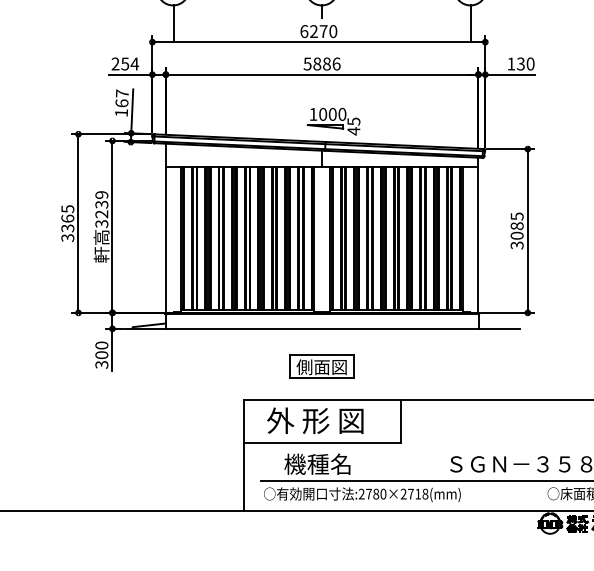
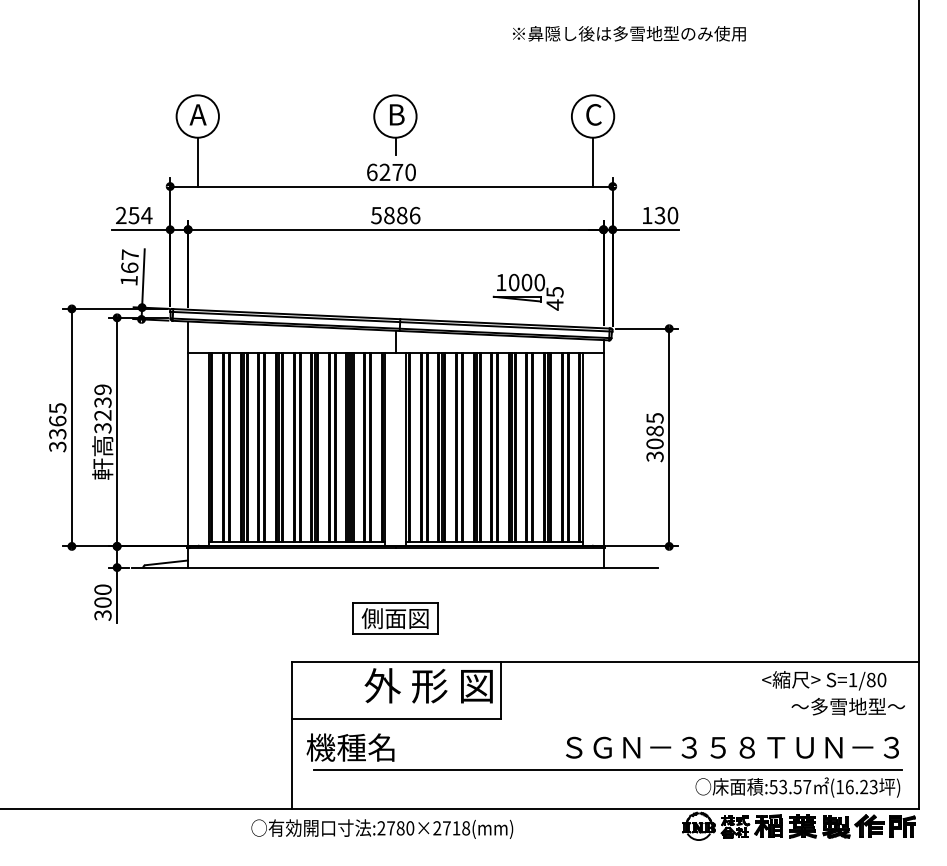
part: (333, 121) -> (527, 291), moved
text: (315, 420) -> (428, 685), moved
text: (317, 464) -> (350, 747), moved
text: (362, 494) -> (382, 828), moved

